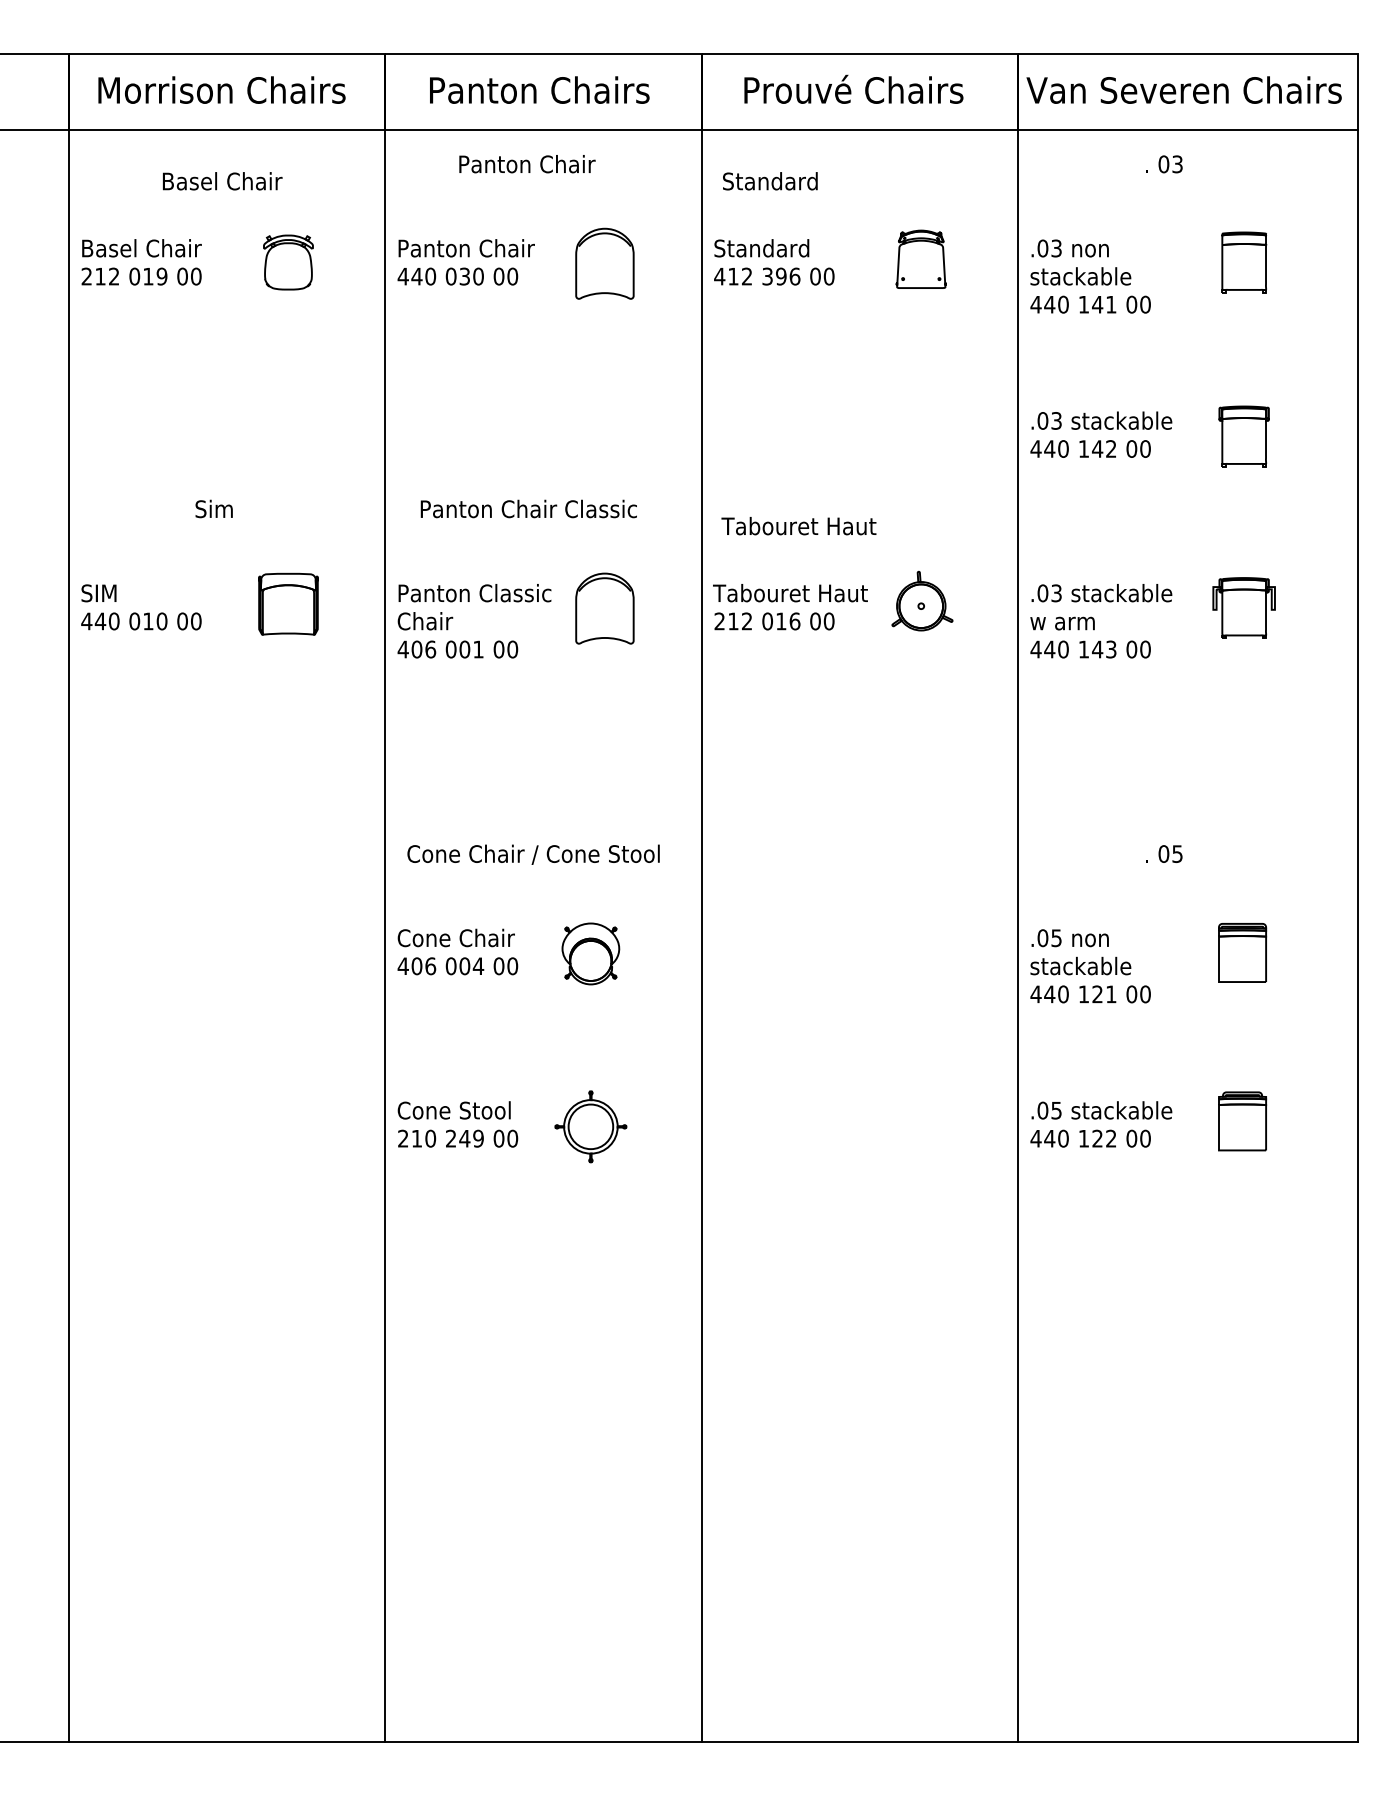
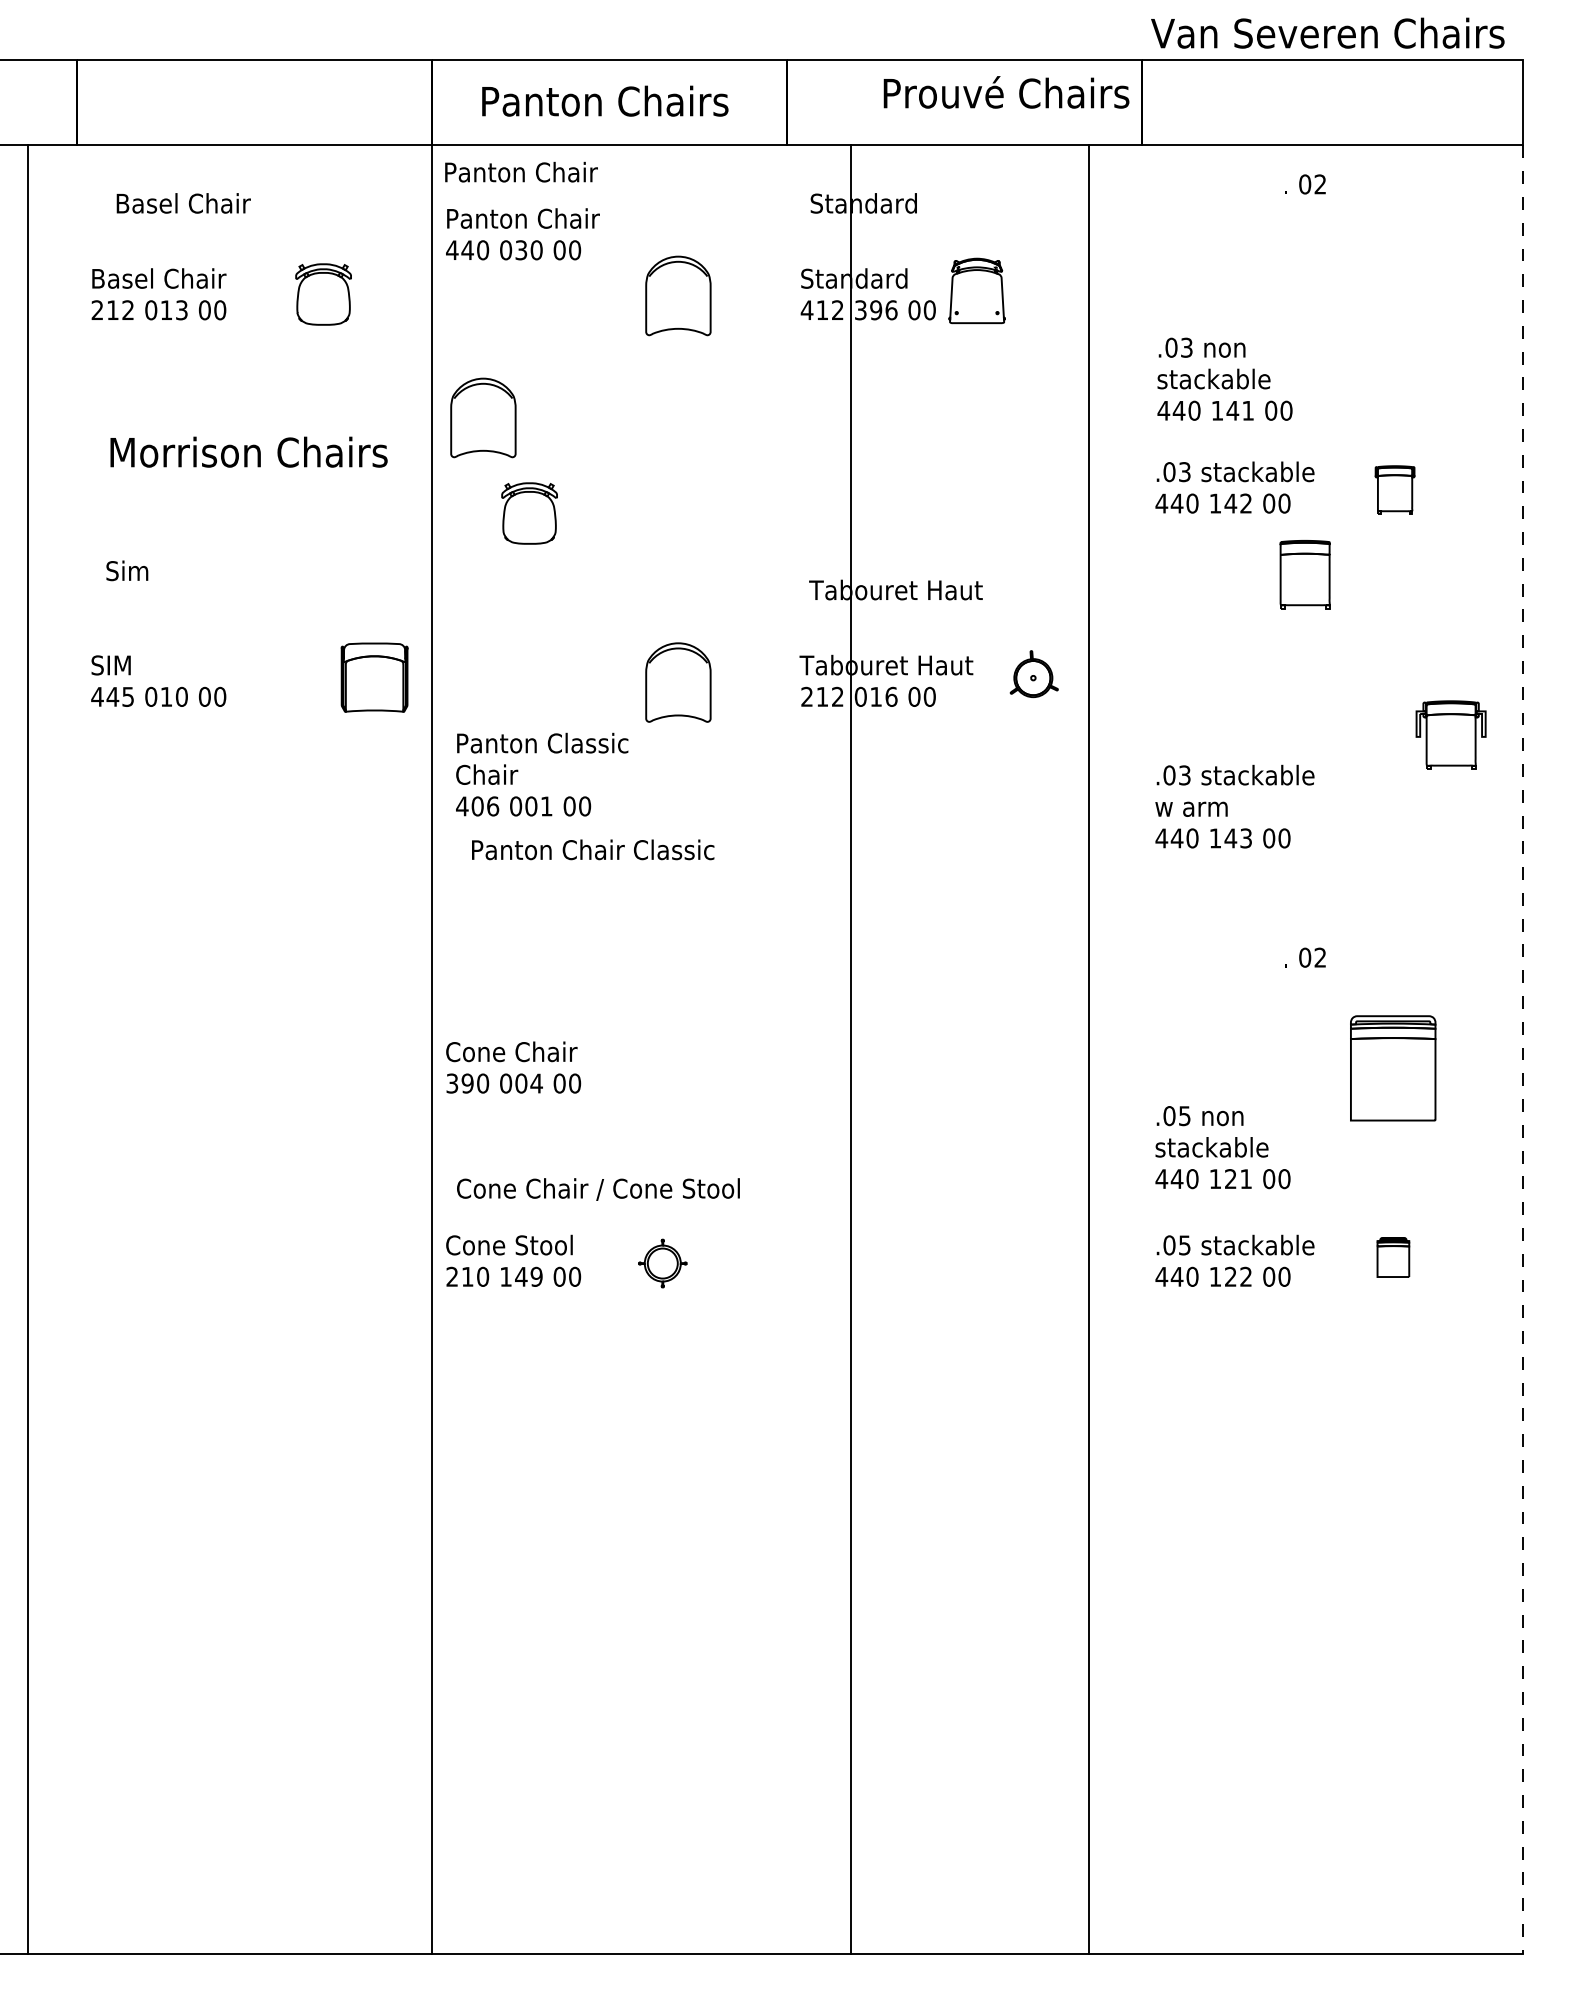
text: (221, 89) -> (248, 451), moved
text: (853, 89) -> (1006, 92), moved
text: (1183, 89) -> (1327, 32), moved
text: (527, 163) -> (521, 171), moved
text: (1177, 164) -> (1320, 184), 03 -> 02
text: (222, 181) -> (183, 203), moved
part: (920, 258) -> (976, 290), moved
text: (465, 262) -> (522, 234), moved
part: (1243, 262) -> (1304, 574), moved
text: (1090, 275) -> (1224, 378), moved
text: (161, 276) -> (181, 310), 019 -> 013
part: (431, 372) -> (483, 417), added
part: (1243, 436) -> (1394, 489), size x0.7
part: (472, 457) -> (529, 513), added
text: (214, 508) -> (127, 570), moved
text: (529, 508) -> (593, 849), moved
part: (921, 600) -> (1033, 673), size x0.7
part: (288, 604) -> (374, 677), moved
part: (1243, 607) -> (1450, 734), moved
text: (114, 621) -> (128, 696), 440 -> 445
text: (474, 621) -> (542, 774), moved
text: (1100, 621) -> (1234, 806), moved
text: (1176, 853) -> (1319, 957), 05 -> 02
text: (533, 854) -> (598, 1189), moved
line: (68, 935) -> (28, 1049), moved
line: (701, 935) -> (850, 1049), moved
line: (1017, 935) -> (1088, 1049), moved
line: (1358, 936) -> (1523, 1050), solid -> dashed
part: (1242, 952) -> (1393, 1068), size x1.6
part: (590, 953) -> (662, 1069), removed
text: (416, 966) -> (467, 1083), 406 -> 390
text: (1090, 966) -> (1222, 1147), moved
part: (1242, 1121) -> (1393, 1257), size x0.6
part: (590, 1126) -> (662, 1263), size x0.6
text: (450, 1138) -> (505, 1276), 249 -> 149

